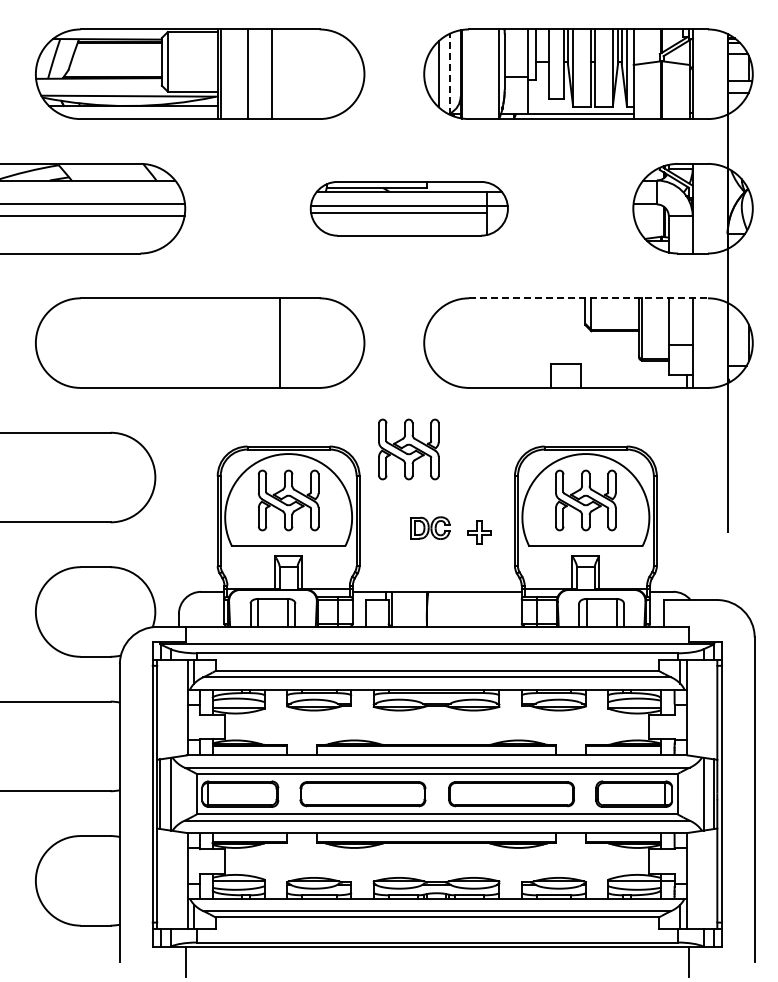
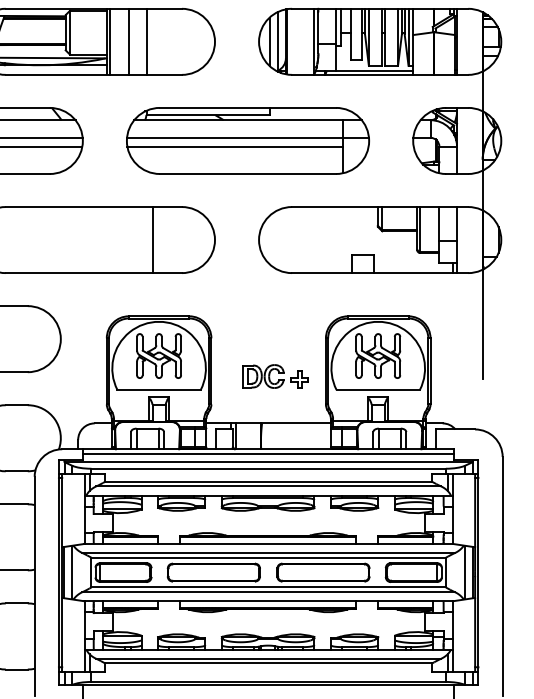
line: (450, 74) -> (278, 42), dashed -> solid
part: (409, 208) -> (248, 140), size x1.67
line: (589, 298) -> (380, 207), dashed -> solid
part: (408, 449) -> (247, 318), removed
part: (430, 527) -> (263, 375), size x1.43
line: (436, 633) -> (268, 454), added

